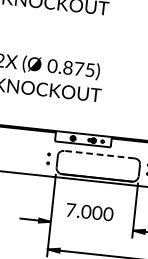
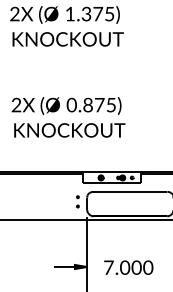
line: (98, 154) -> (129, 191), dashed -> solid
text: (89, 212) -> (128, 267), moved

